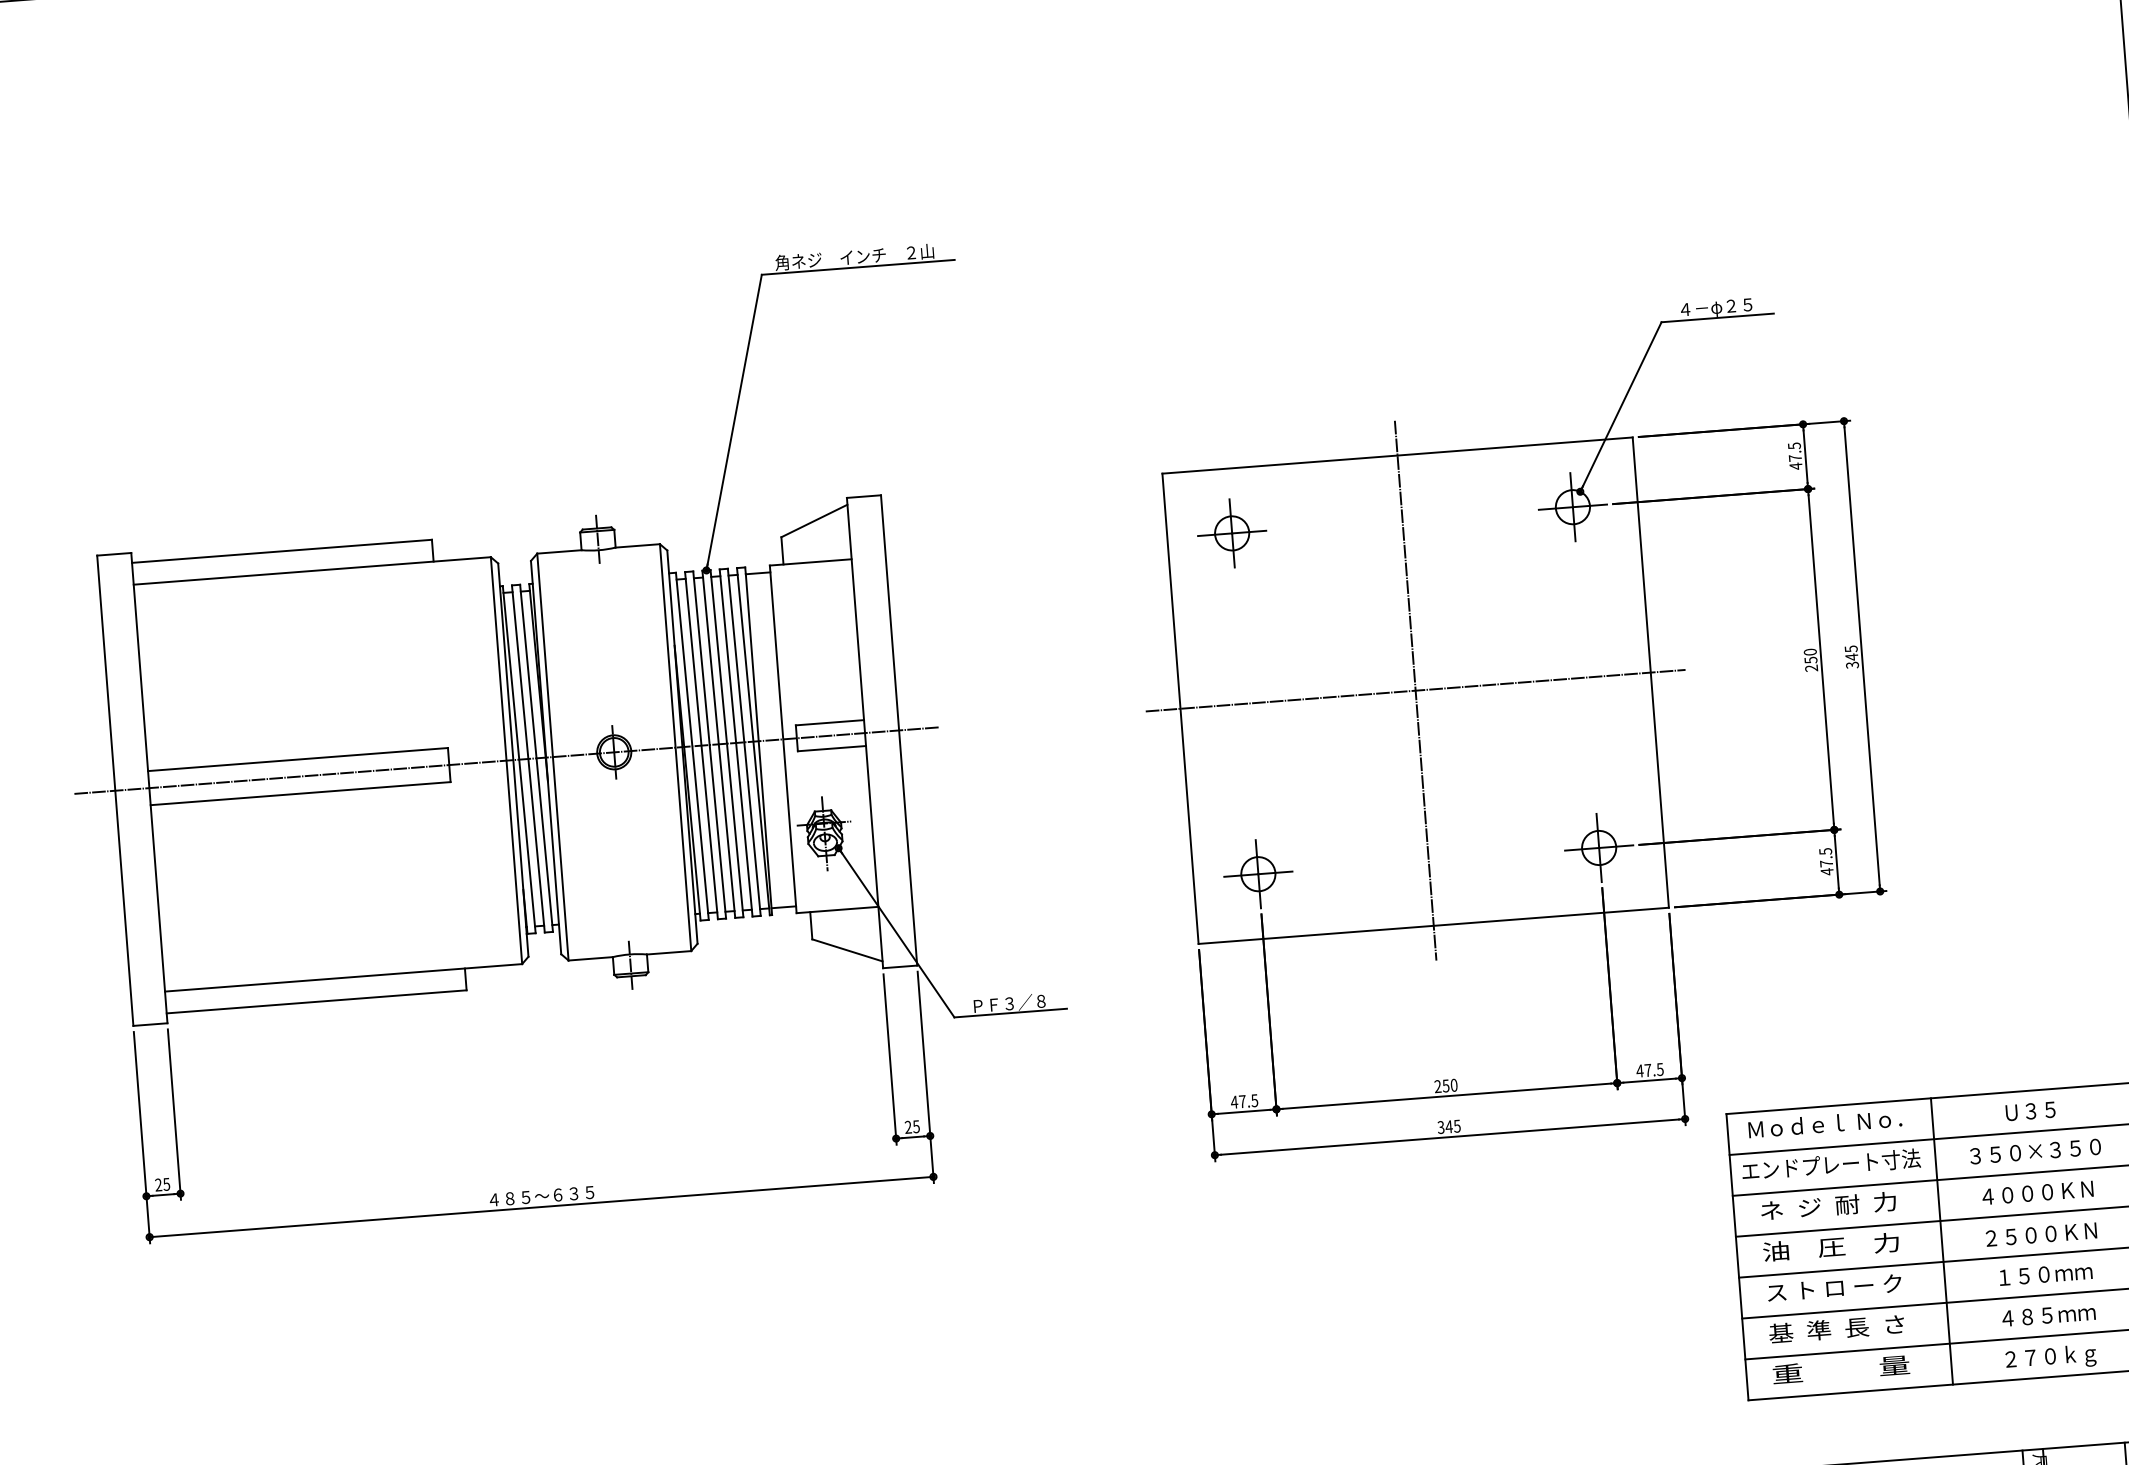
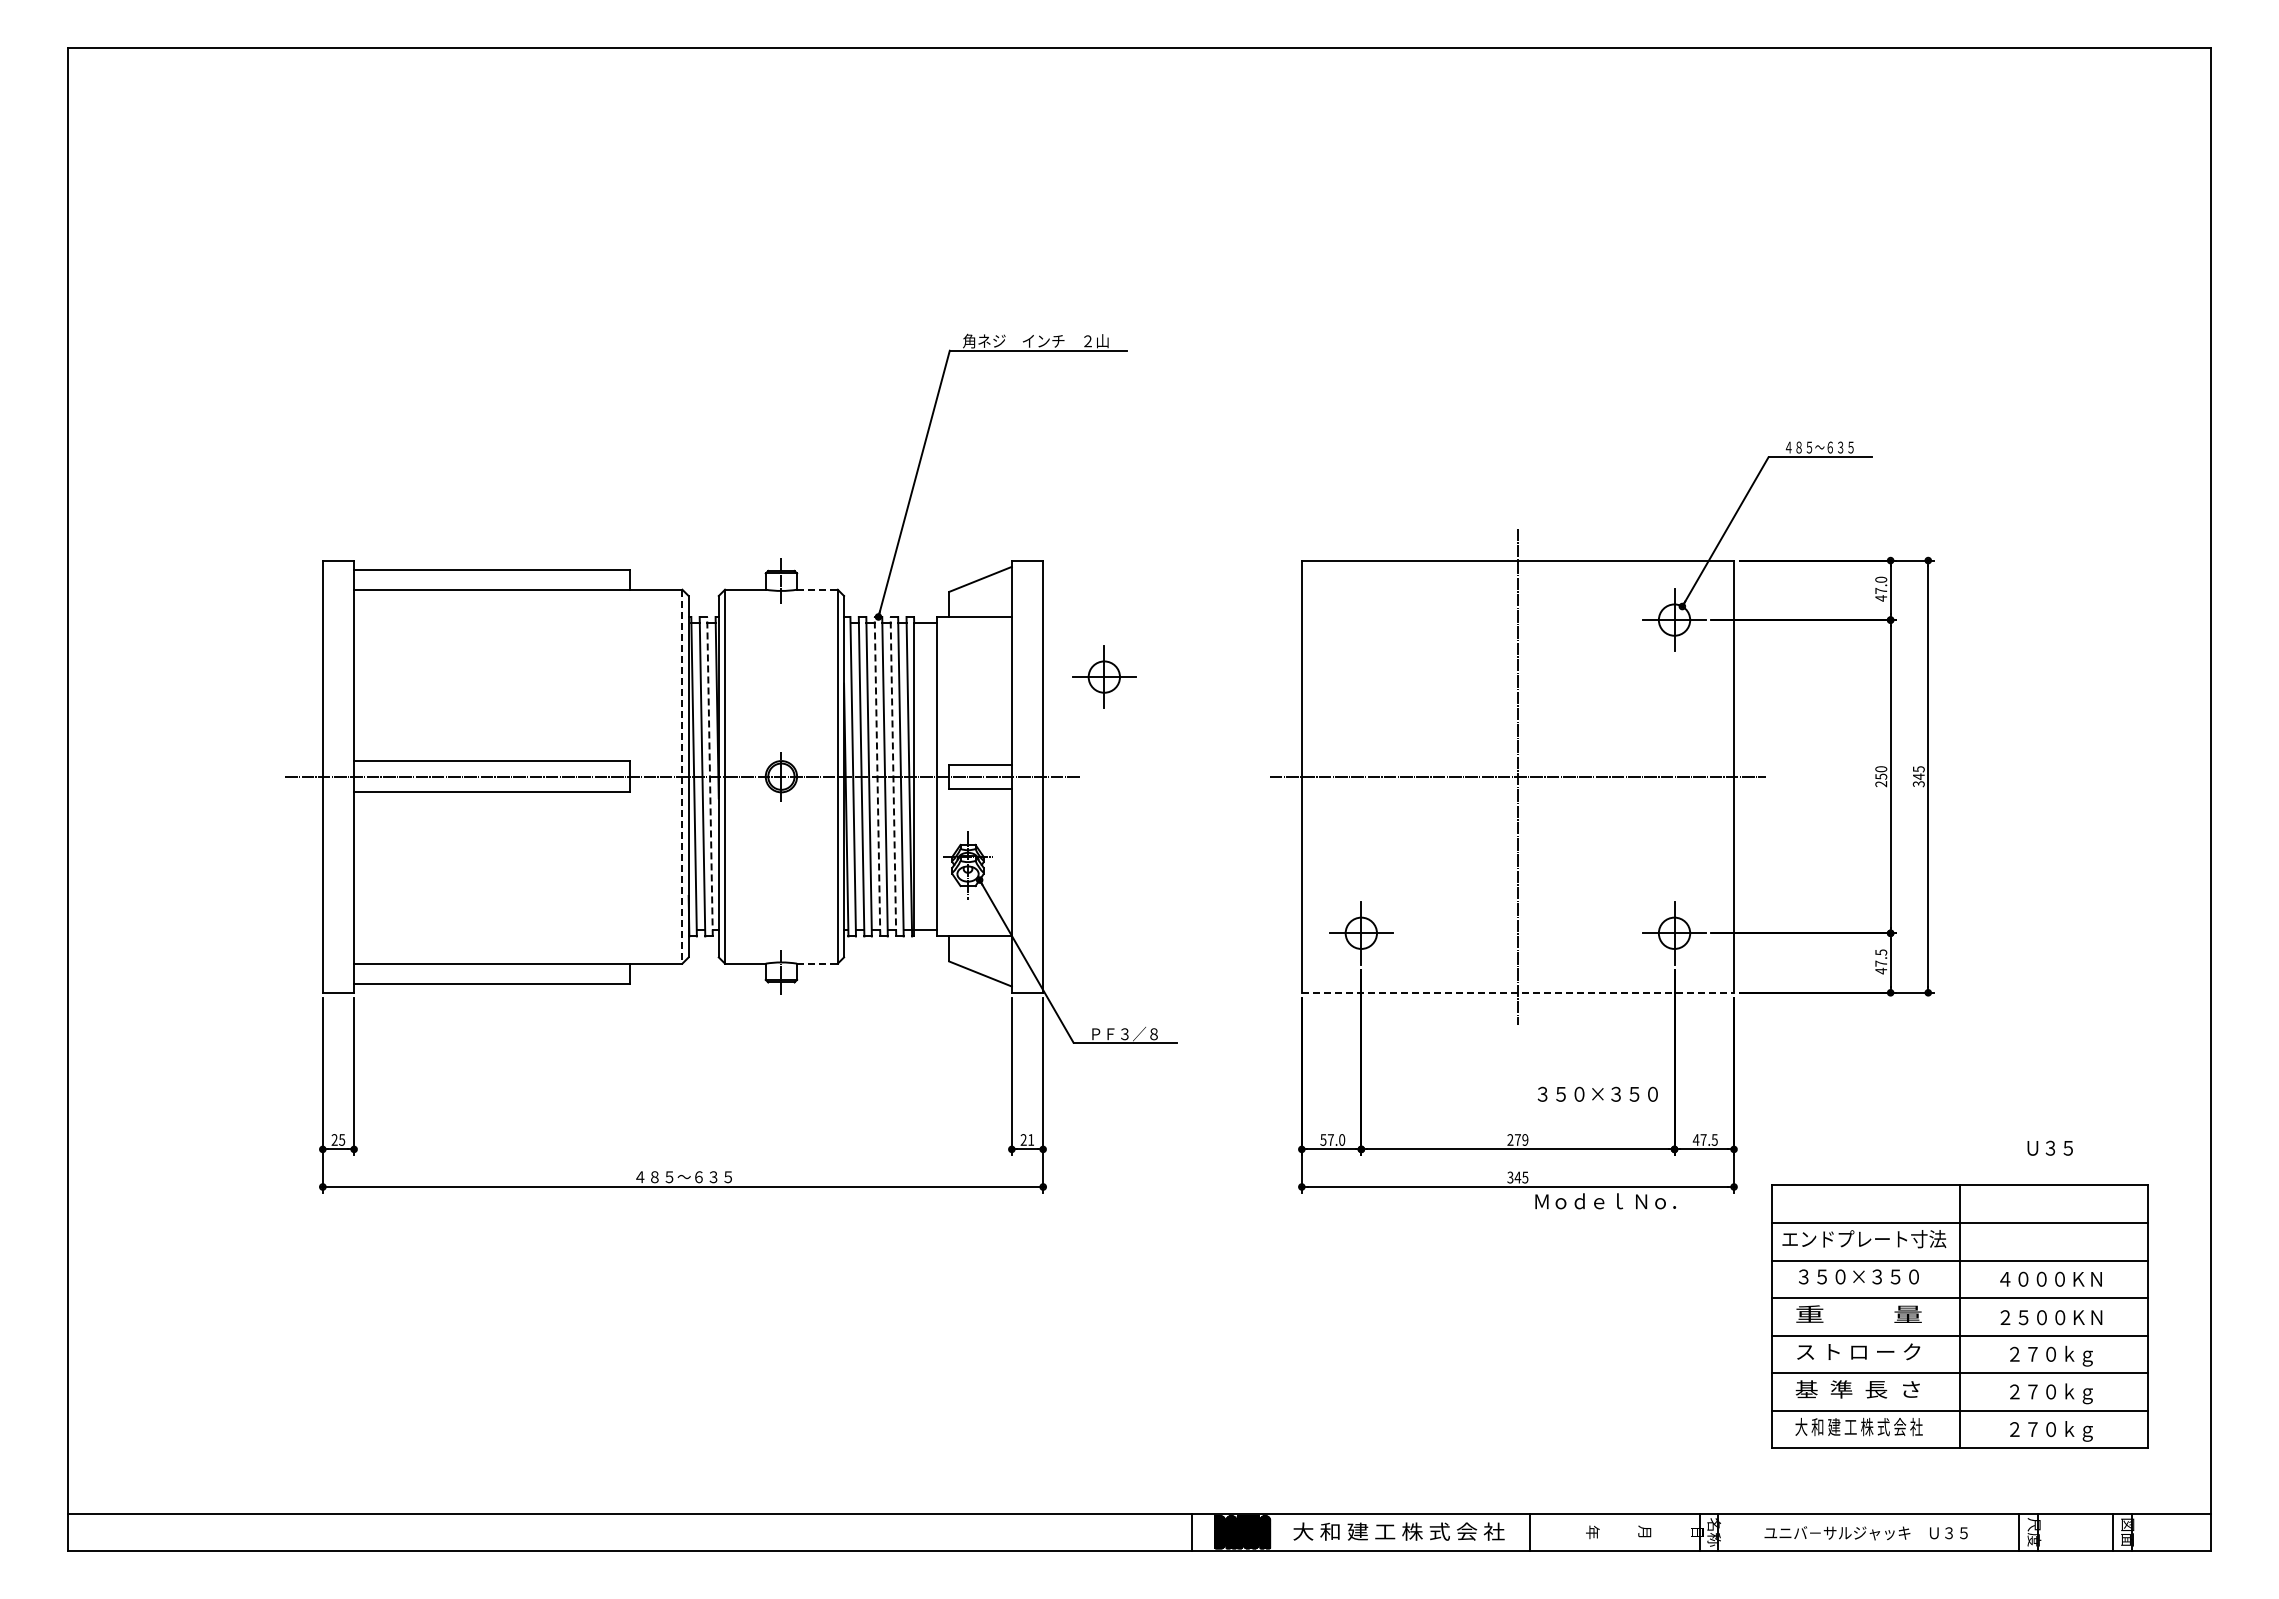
text: (1716, 308) -> (1819, 448), ４－φ２５ -> ４８５～６３５
text: (1794, 445) -> (1881, 579), 47.5 -> 47.0
part: (1232, 532) -> (1104, 676), moved
line: (637, 545) -> (817, 589), solid -> dashed
line: (736, 742) -> (893, 776), solid -> dashed
line: (718, 744) -> (877, 776), solid -> dashed
line: (537, 758) -> (710, 776), solid -> dashed
line: (506, 760) -> (682, 776), solid -> dashed
line: (1434, 925) -> (1518, 992), solid -> dashed
line: (669, 952) -> (817, 963), solid -> dashed
text: (1449, 1085) -> (1521, 1139), 250 -> 279
text: (1244, 1100) -> (1332, 1139), 47.5 -> 57.0
text: (2029, 1110) -> (2049, 1147), moved
text: (1825, 1124) -> (1605, 1201), moved
text: (916, 1126) -> (1031, 1139), 25 -> 21
text: (2035, 1150) -> (1597, 1093), moved
text: (1828, 1206) -> (1858, 1276), ネ  ジ  耐  力 -> ３５０×３５０
text: (1831, 1247) -> (1858, 1314), 油    圧    力 -> 重          量
text: (2045, 1275) -> (2052, 1355), １５０ｍｍ -> ２７０ｋｇ
text: (2048, 1317) -> (2052, 1393), ４８５ｍｍ -> ２７０ｋｇ
text: (1840, 1369) -> (1858, 1426), 重          量 -> 大 和 建 工 株 式 会 社

